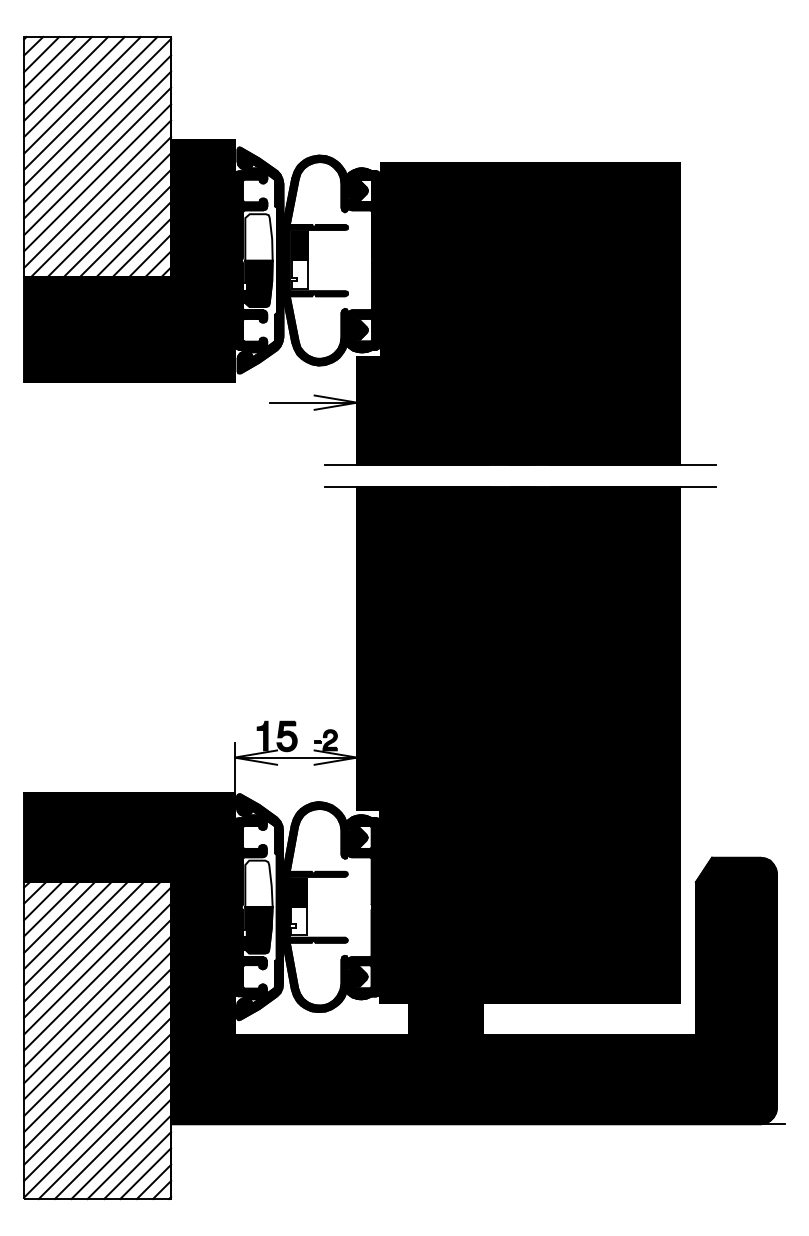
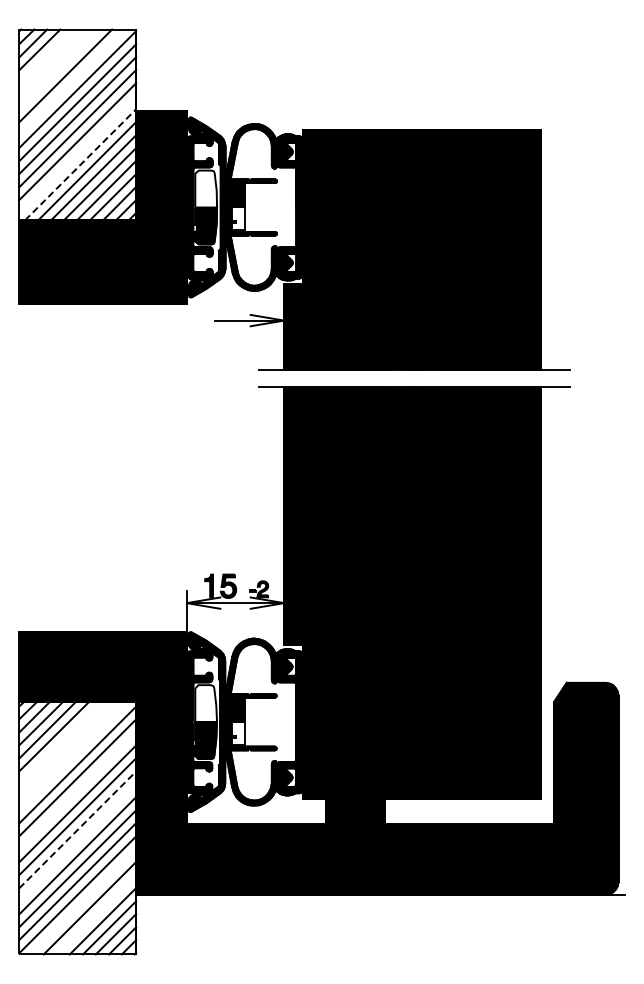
line: (58, 70) -> (46, 56), removed
line: (65, 78) -> (52, 62), removed
line: (74, 87) -> (59, 69), removed
line: (91, 103) -> (72, 82), removed
line: (97, 193) -> (77, 154), removed
line: (101, 206) -> (80, 164), solid -> dashed
line: (75, 933) -> (60, 743), removed
line: (83, 941) -> (66, 749), removed
line: (92, 950) -> (73, 756), removed
line: (97, 993) -> (77, 790), removed
line: (97, 1042) -> (77, 829), solid -> dashed
line: (97, 1058) -> (77, 842), removed
line: (104, 1132) -> (83, 901), removed
line: (121, 1148) -> (96, 914), removed

